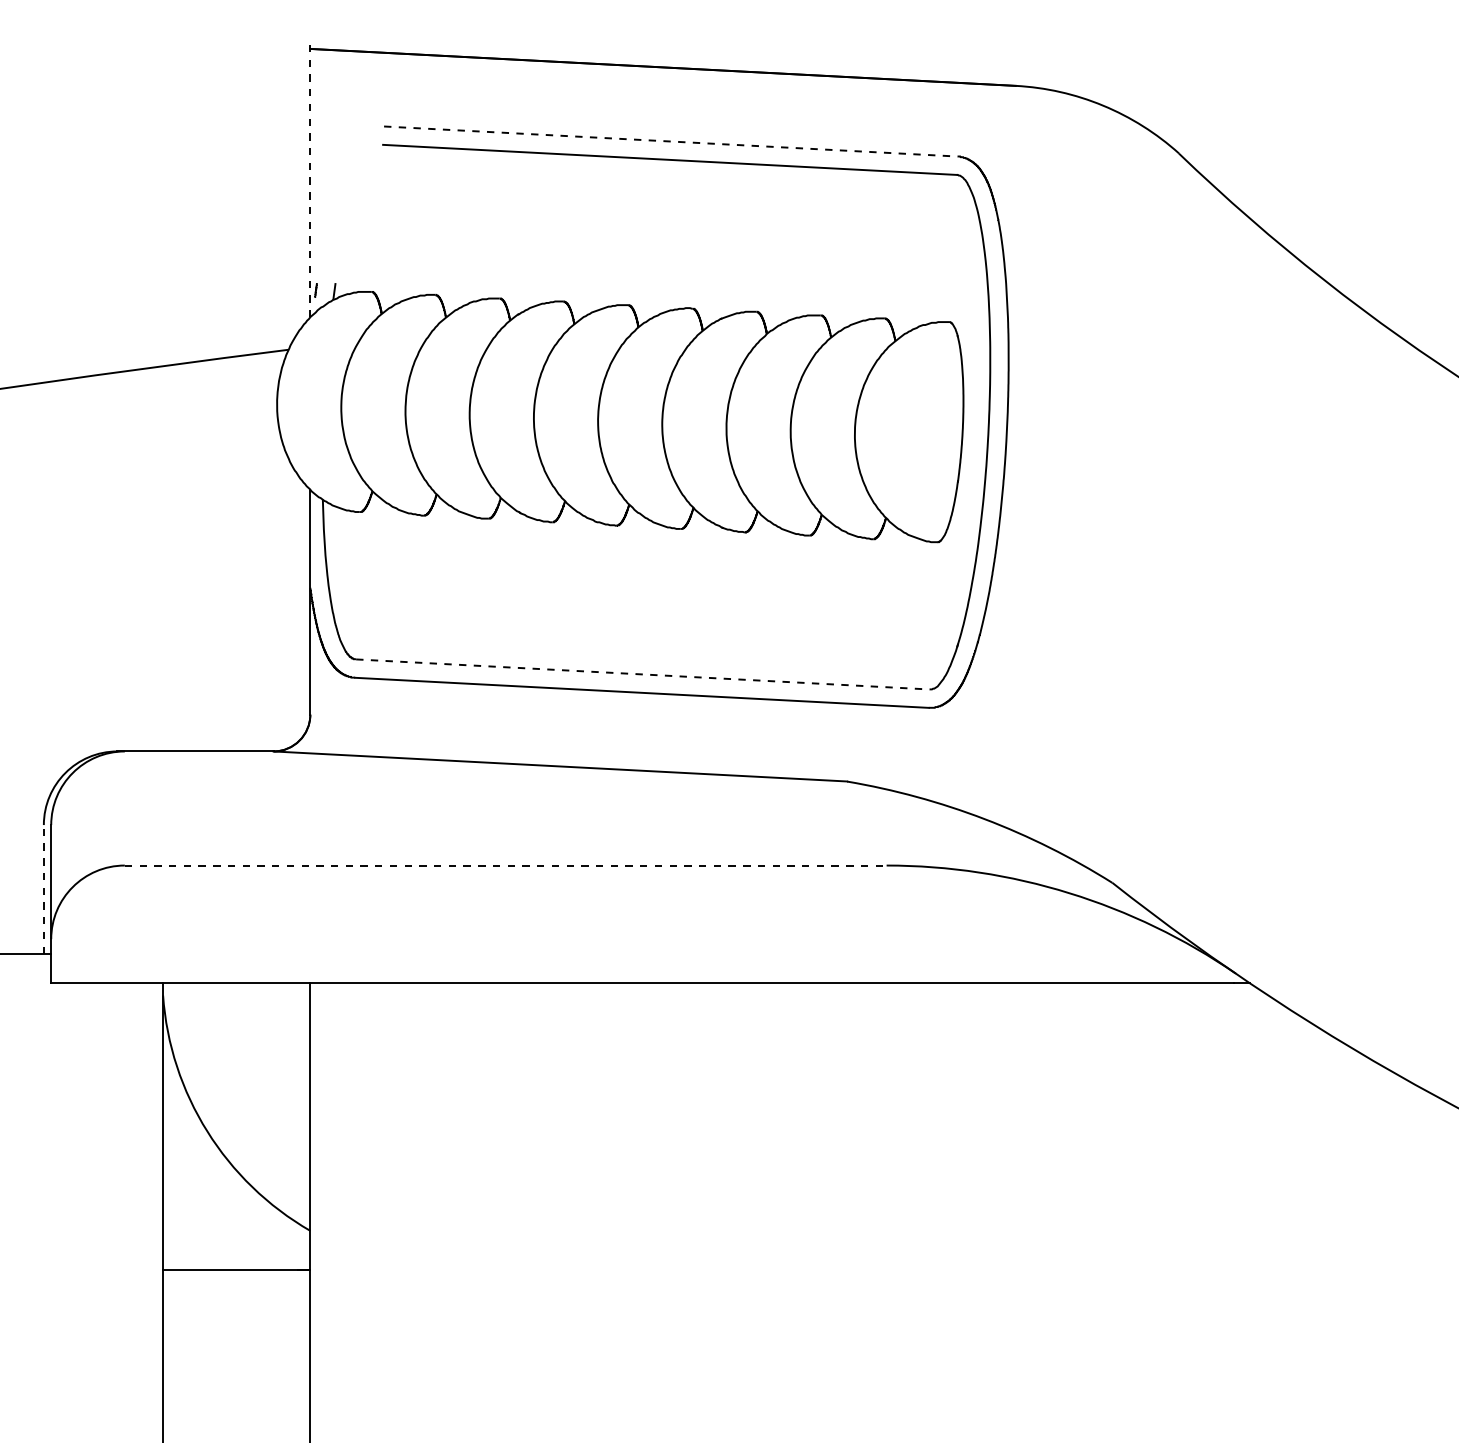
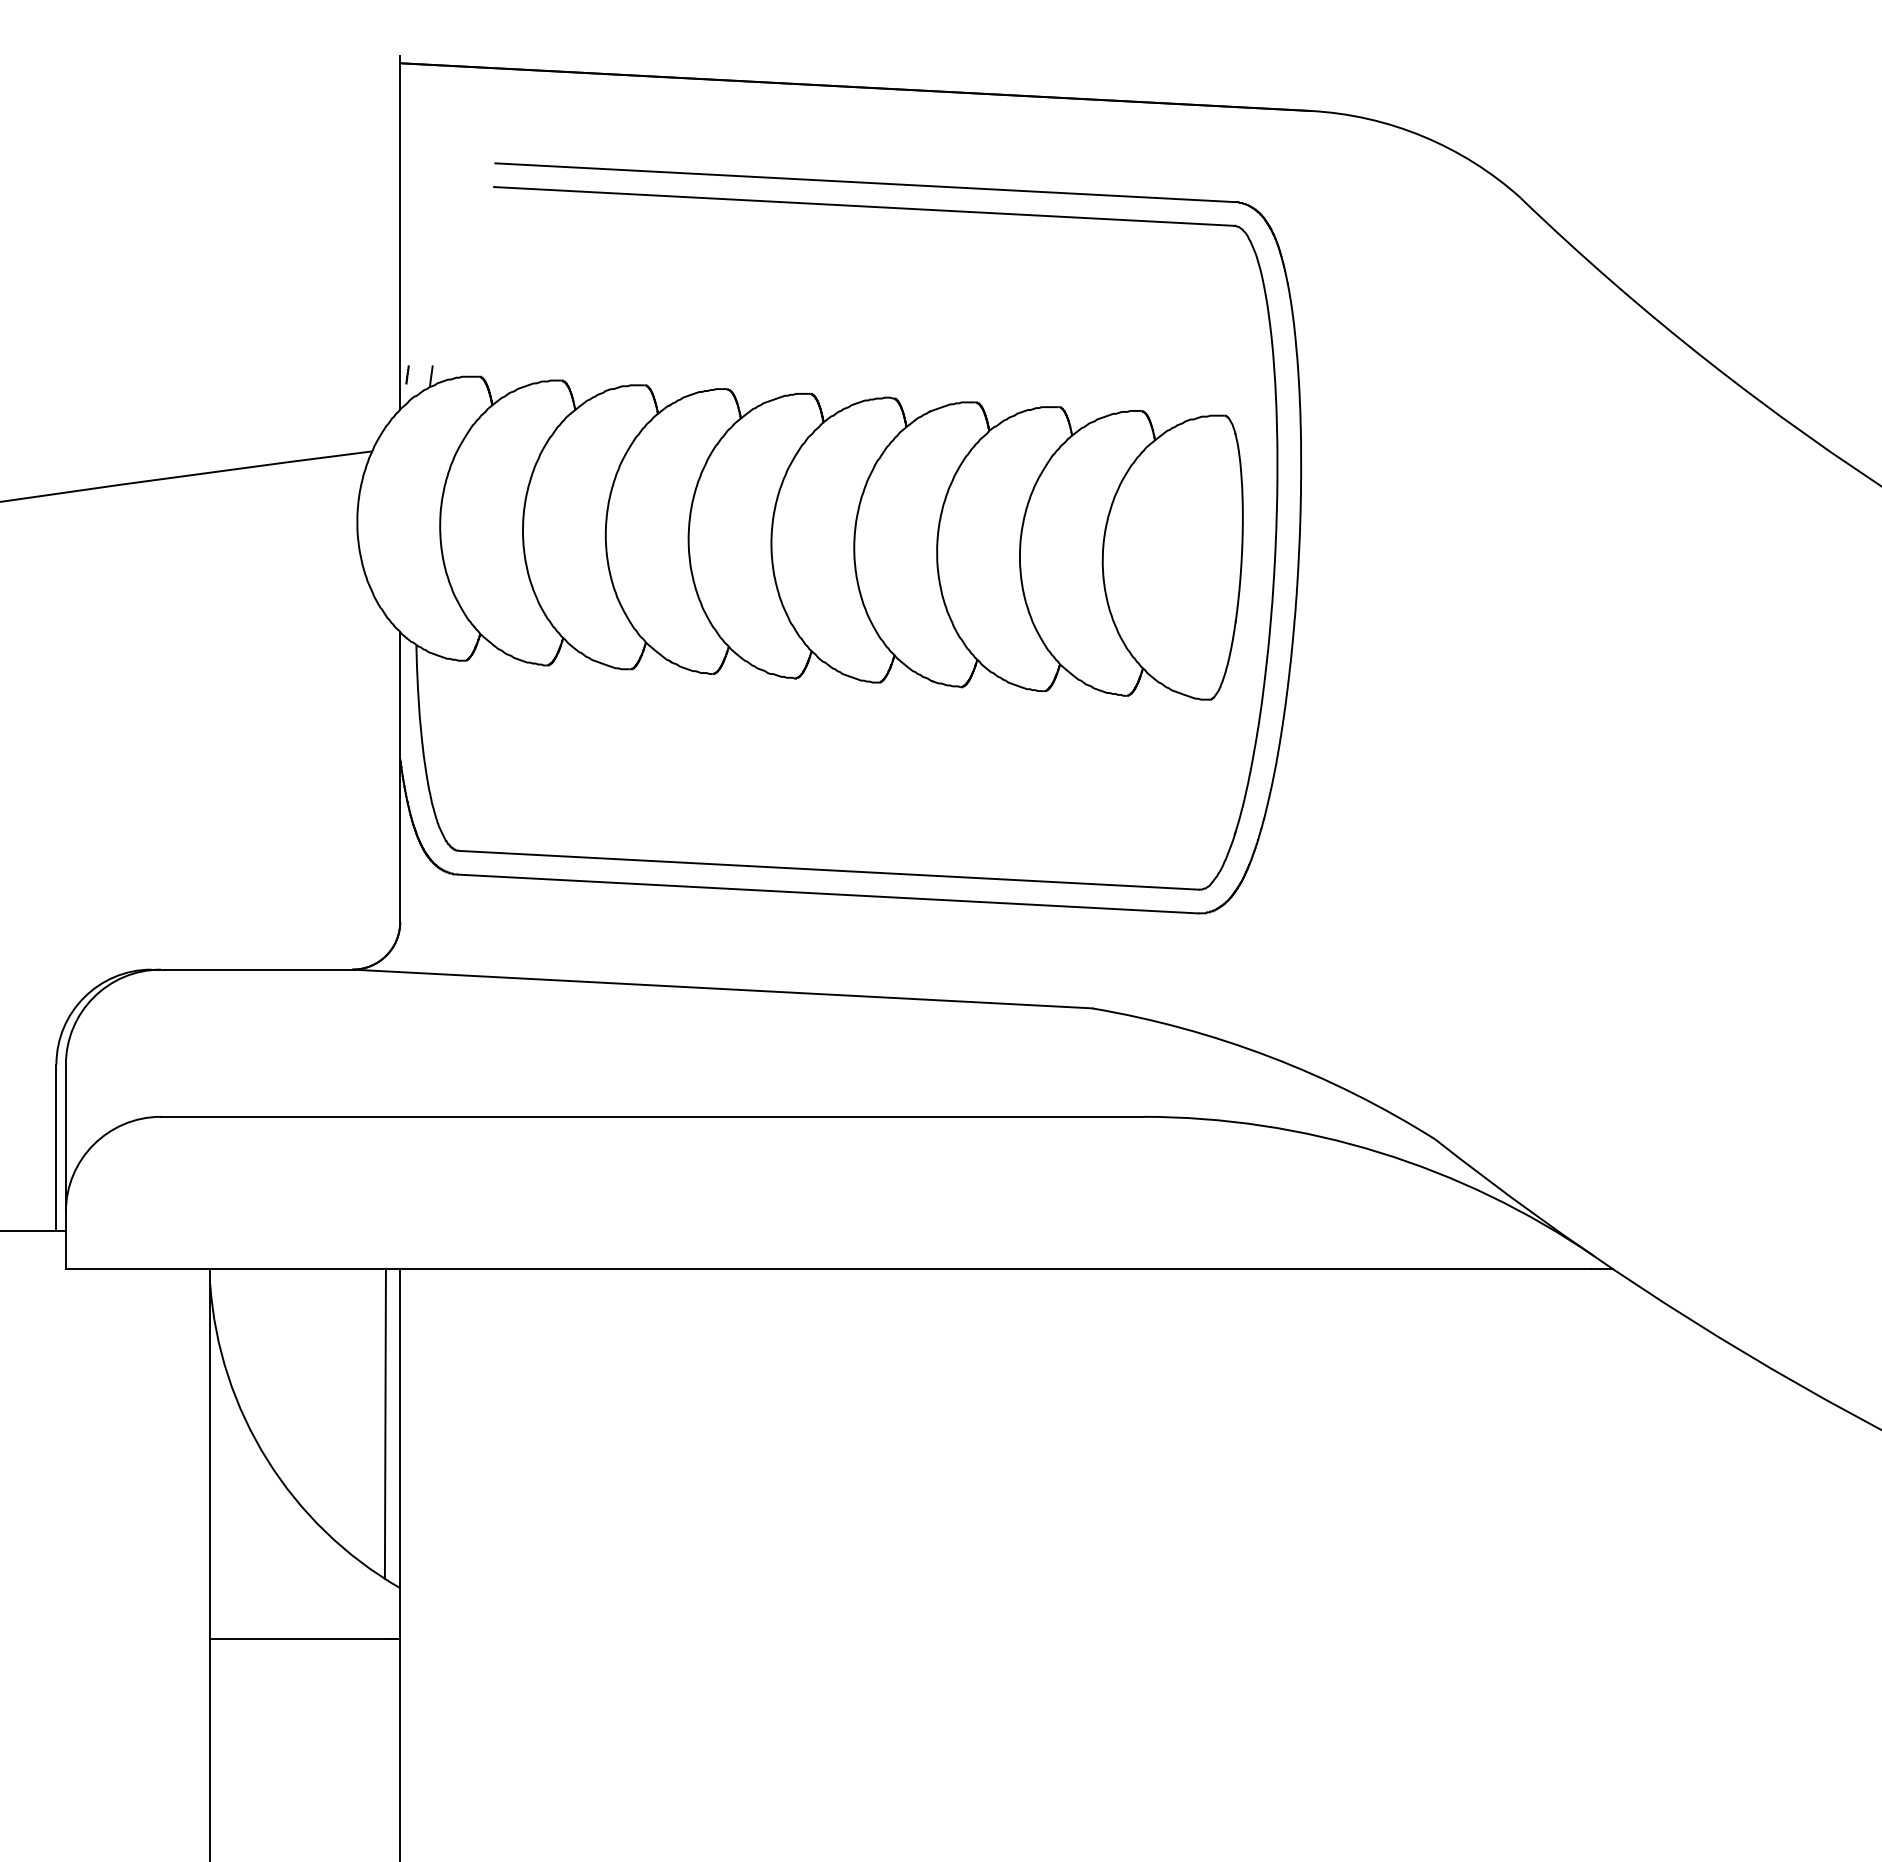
line: (670, 141) -> (865, 182), dashed -> solid
line: (310, 180) -> (400, 232), dashed -> solid
line: (643, 674) -> (829, 870), dashed -> solid
line: (505, 865) -> (652, 1116), dashed -> solid
line: (43, 889) -> (56, 1147), dashed -> solid
line: (298, 1103) -> (384, 1423), added

